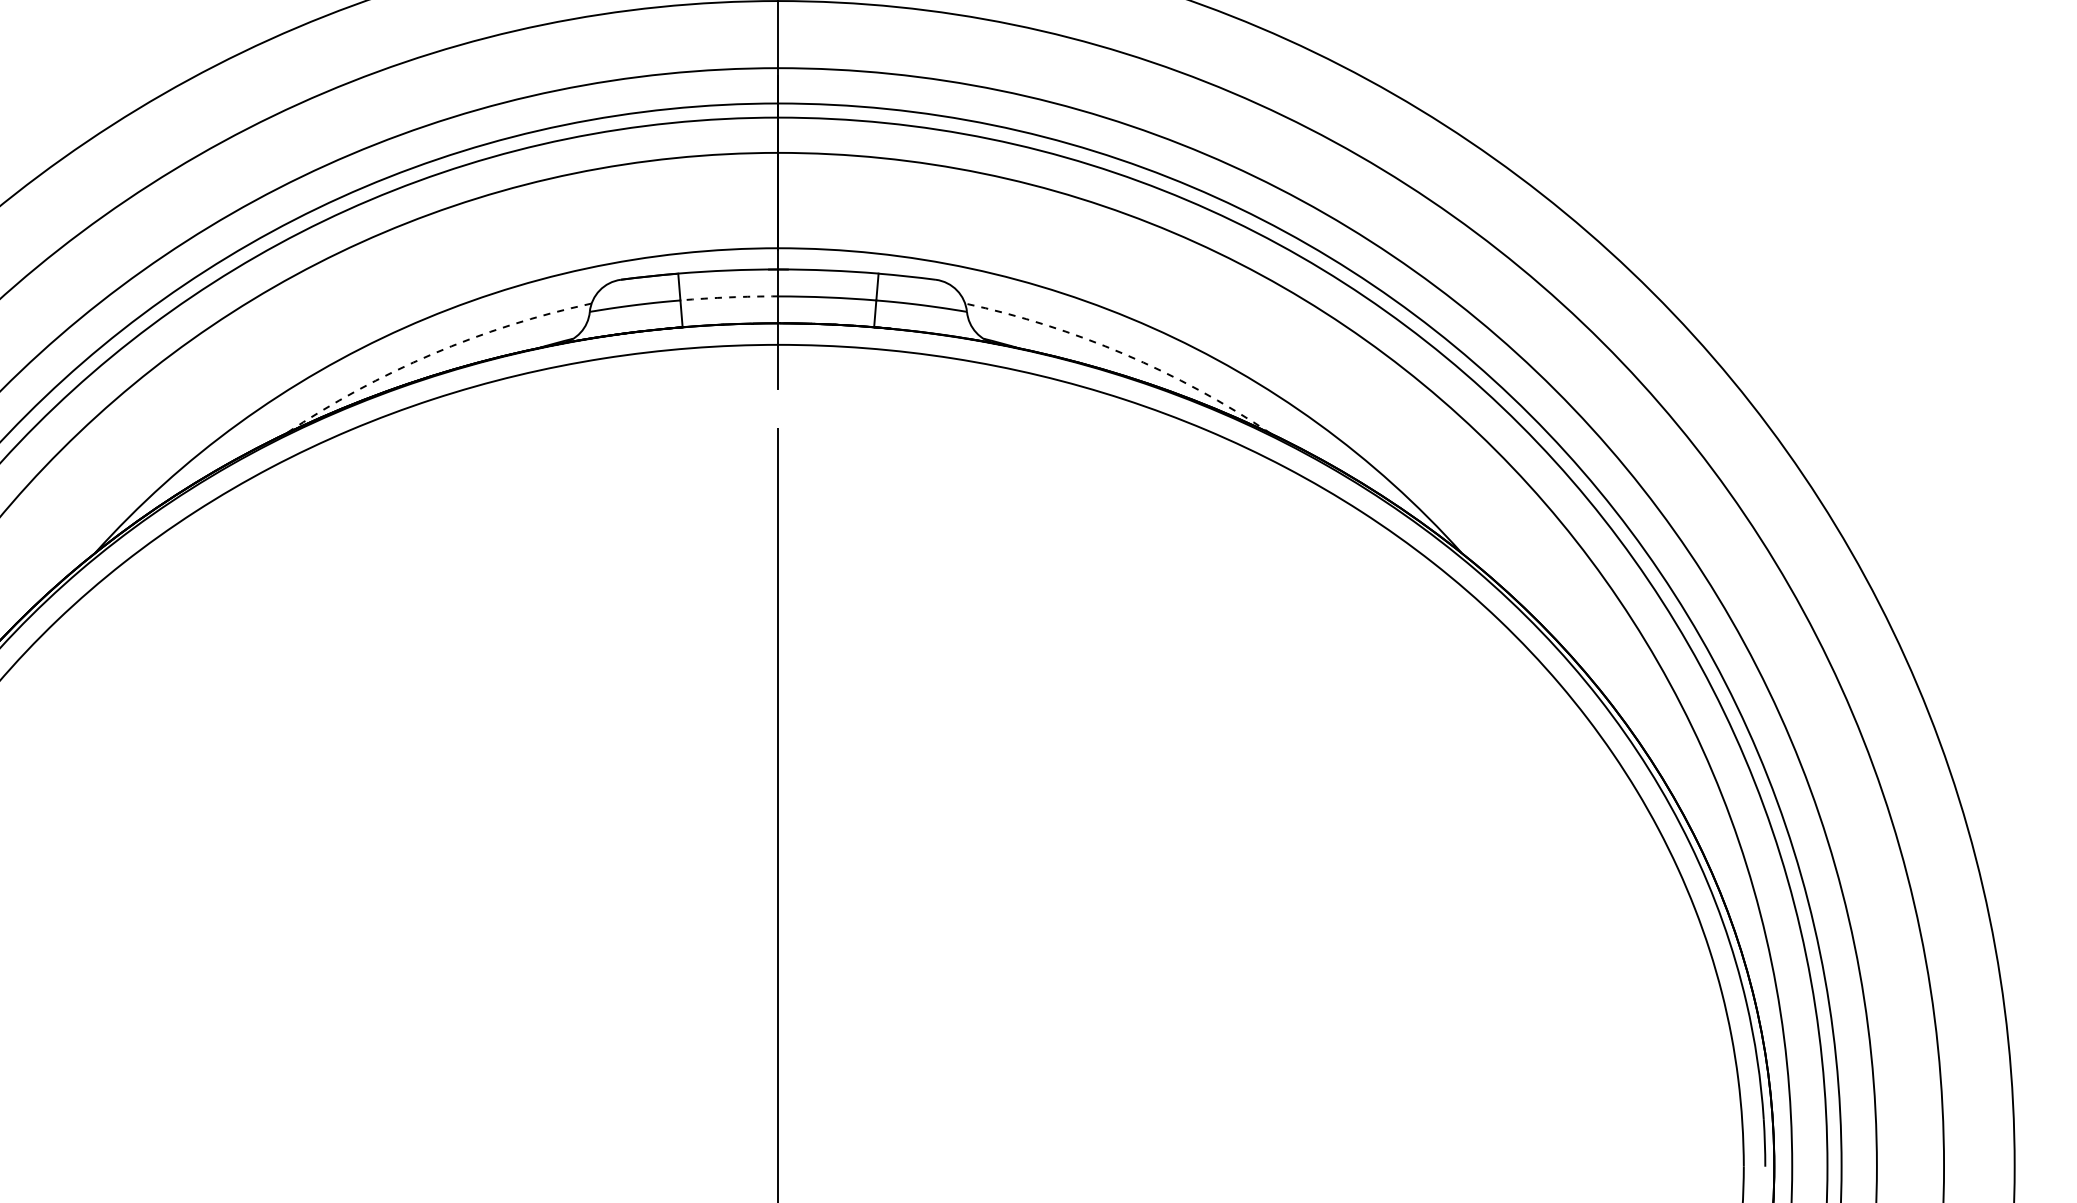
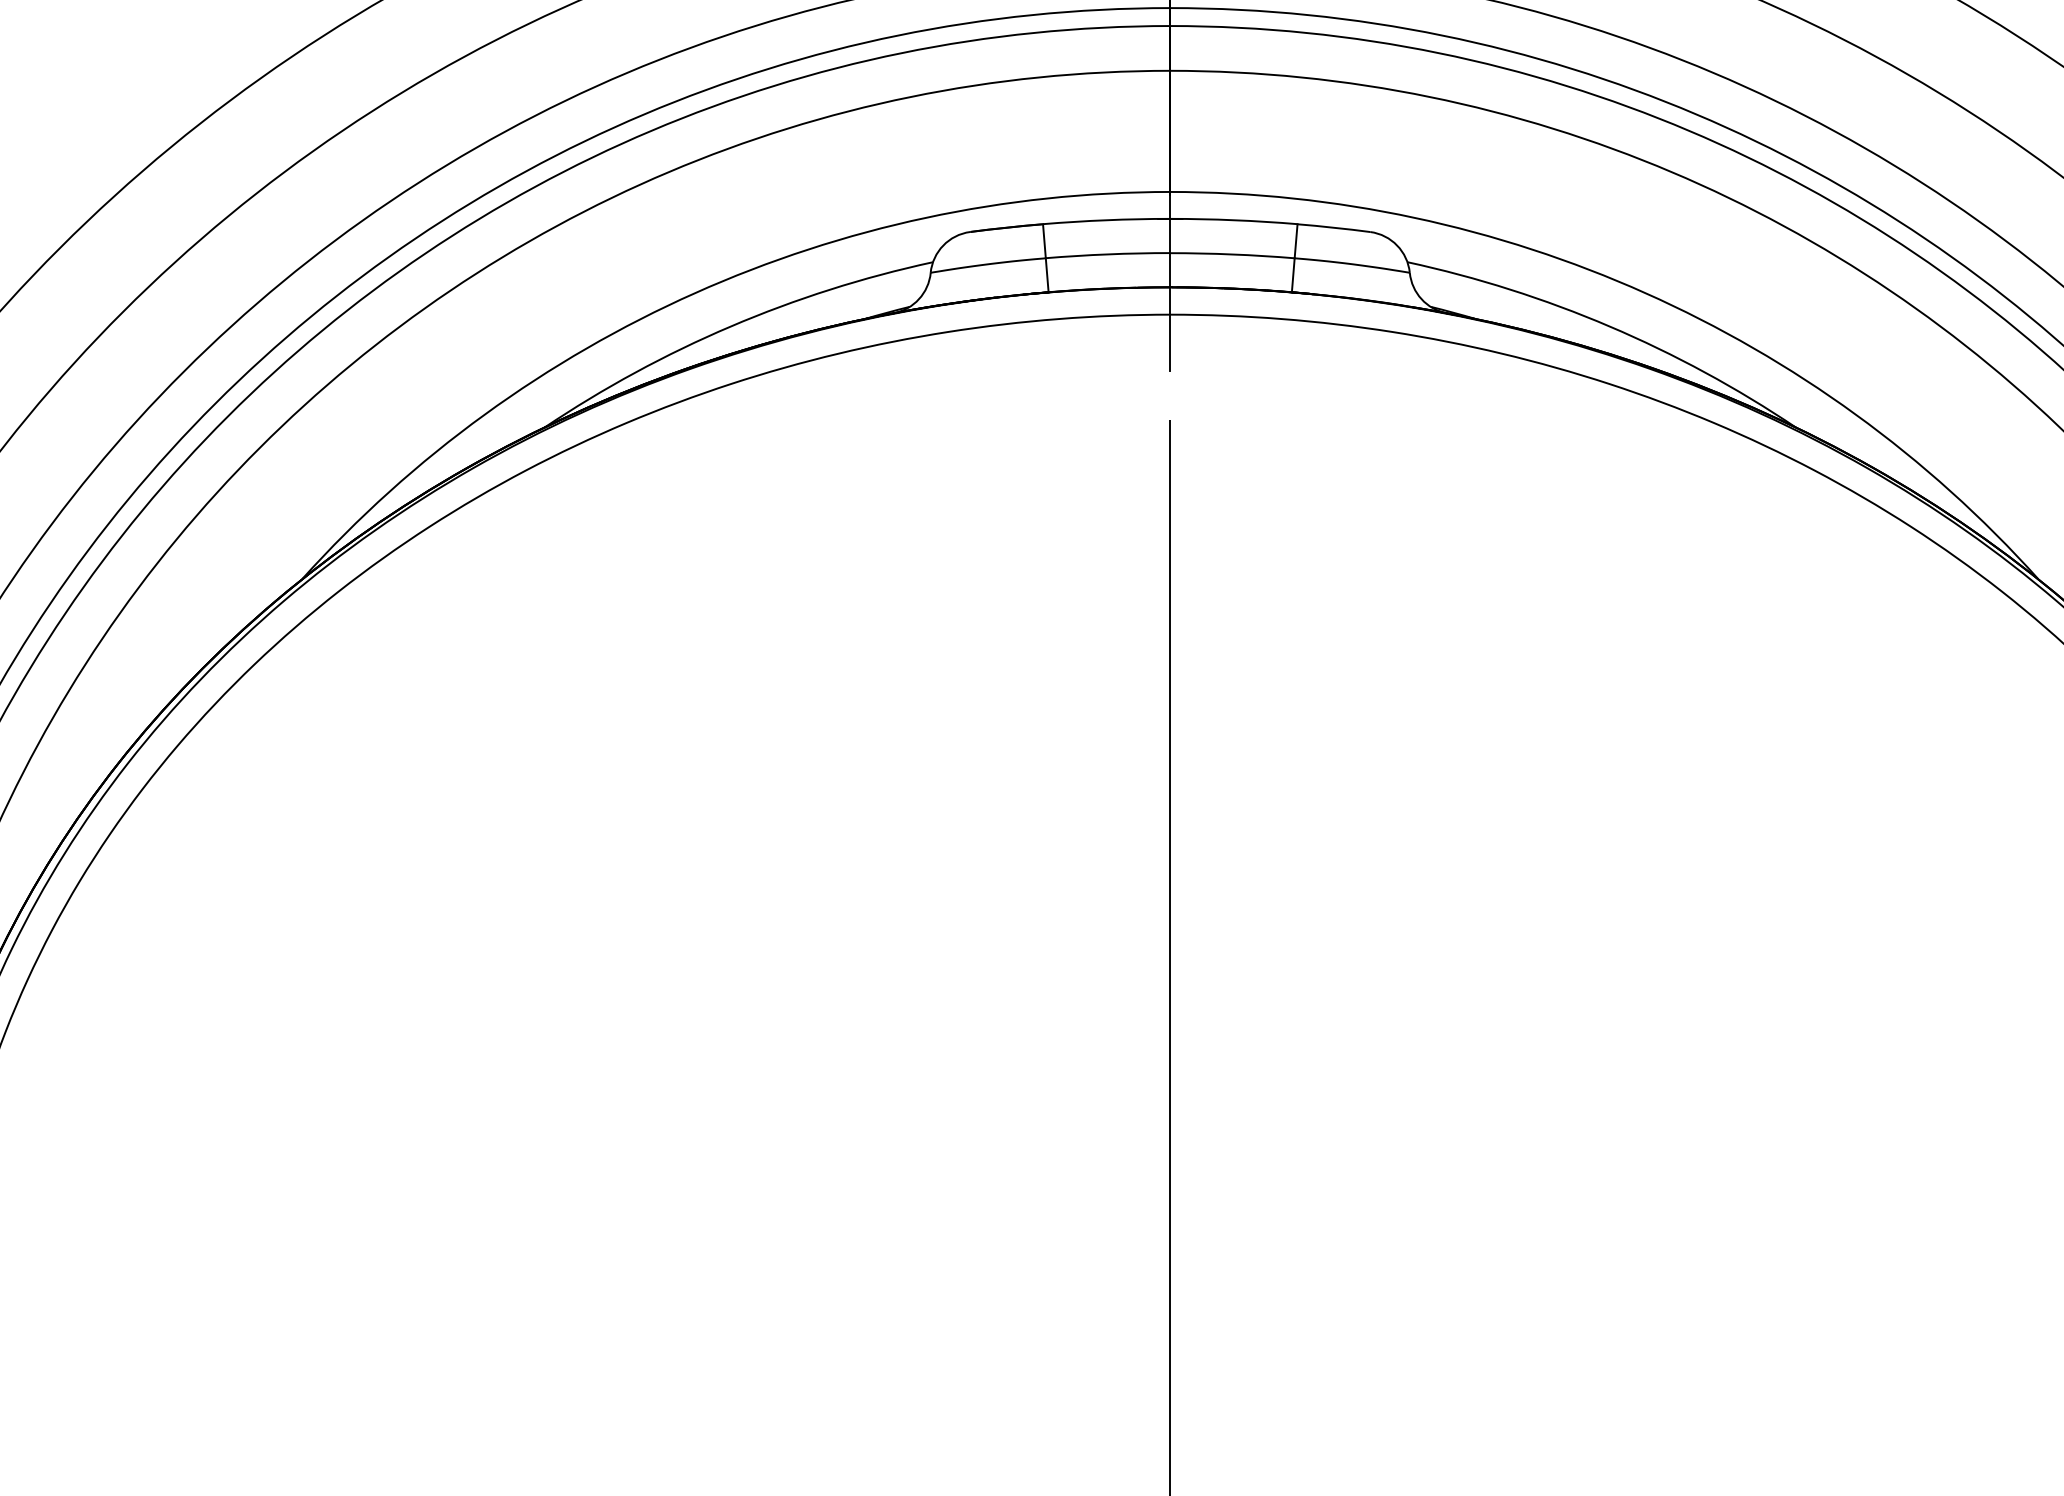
arc: (729, 297) -> (1108, 254), dashed -> solid
arc: (432, 354) -> (730, 326), dashed -> solid
arc: (1124, 354) -> (1609, 326), dashed -> solid

